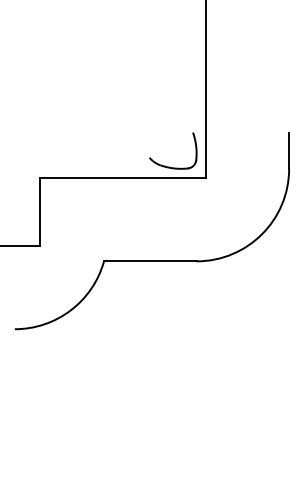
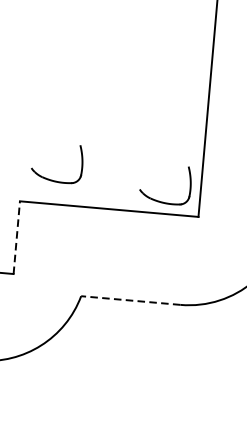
part: (67, 155) -> (51, 179), added
line: (39, 212) -> (16, 237), solid -> dashed
line: (149, 261) -> (129, 300), solid -> dashed

